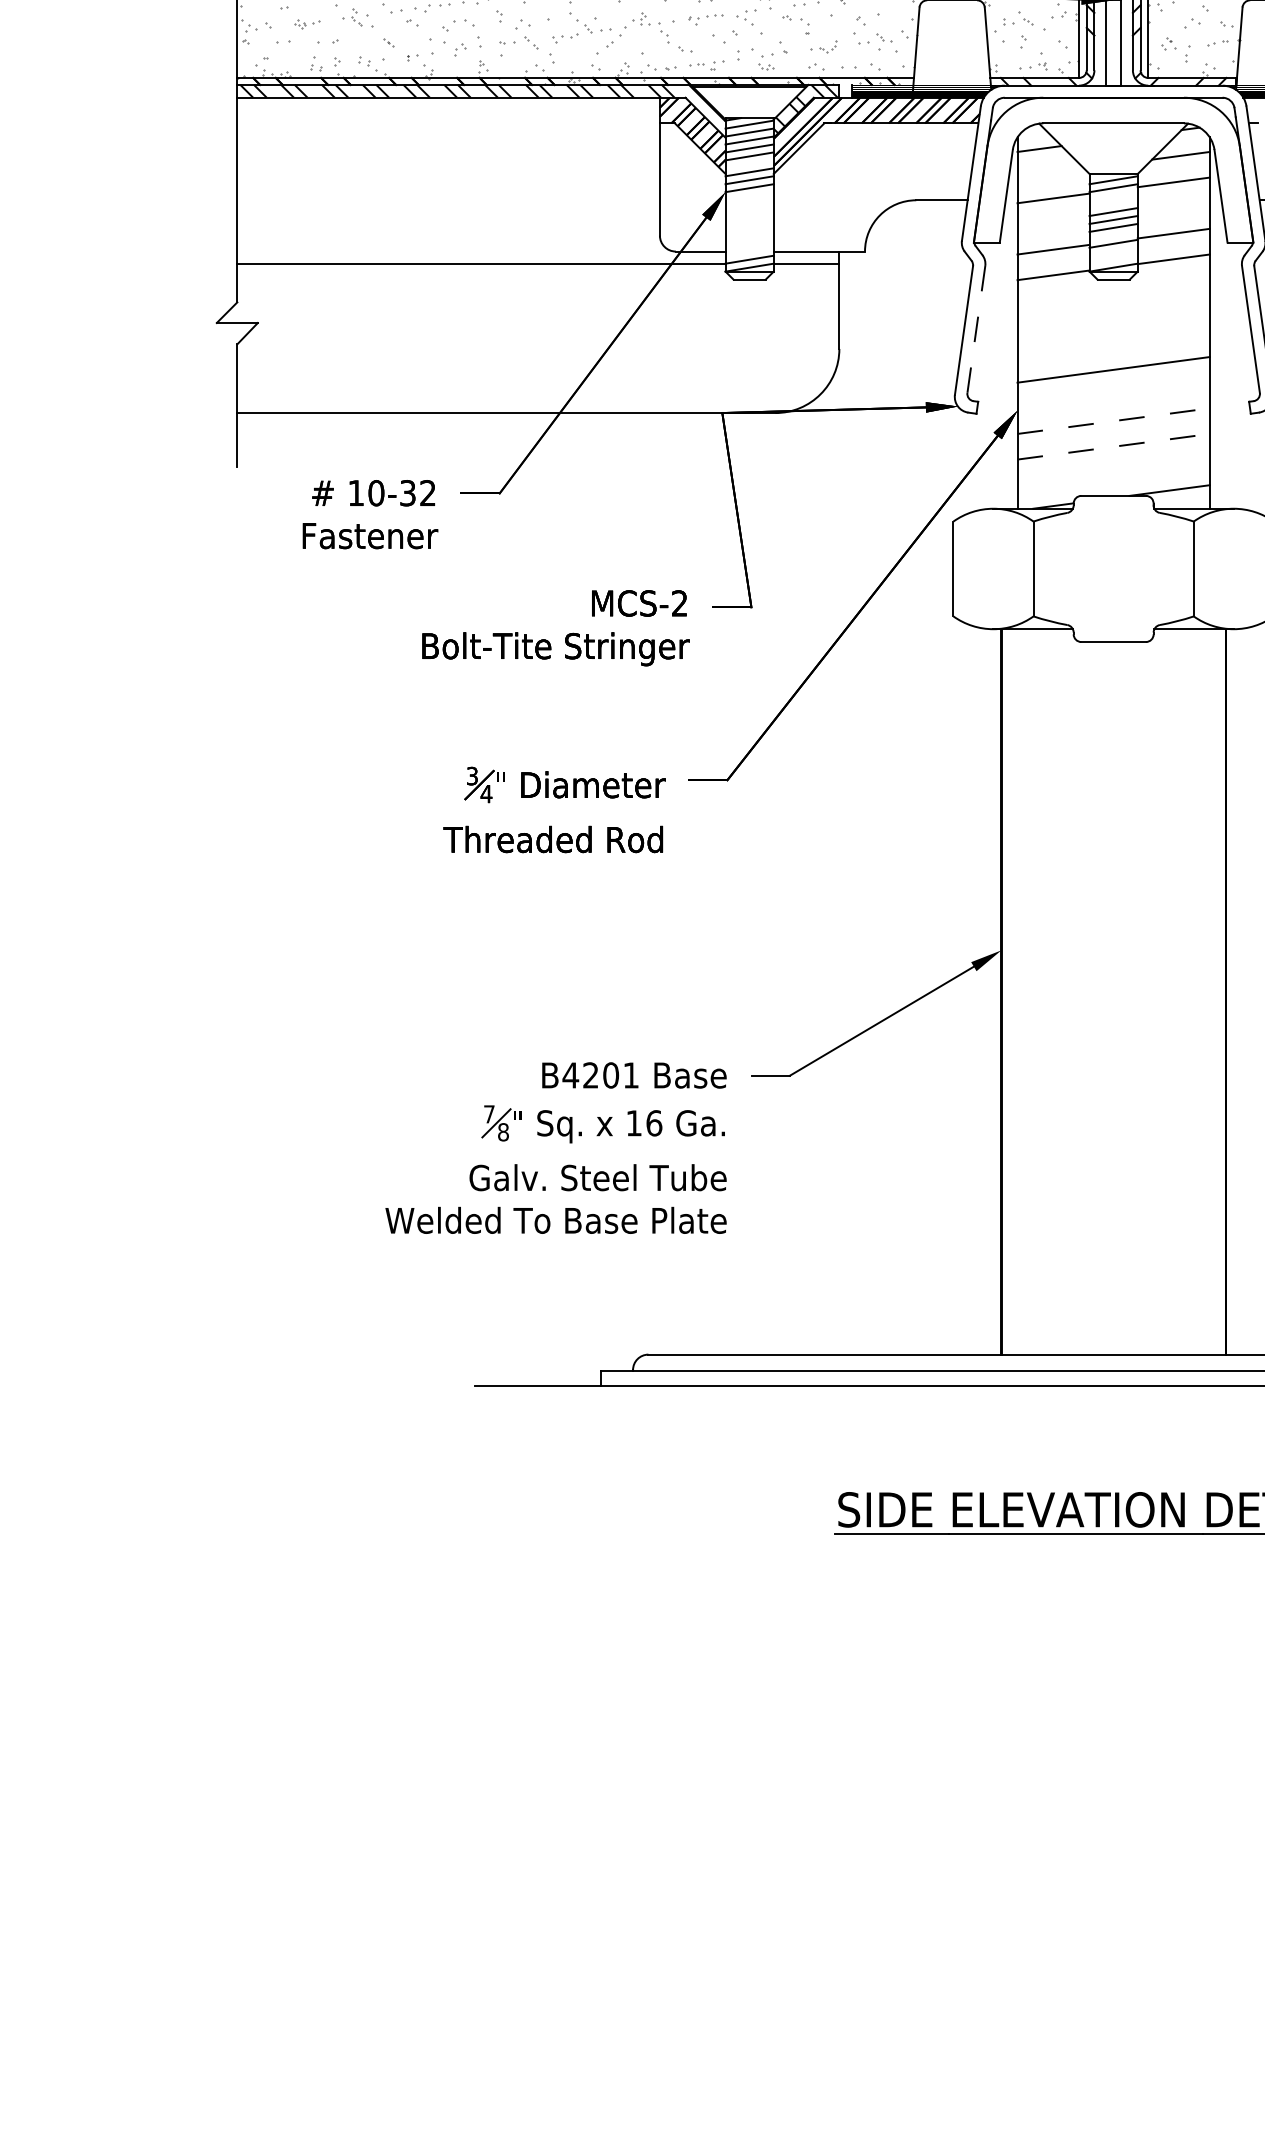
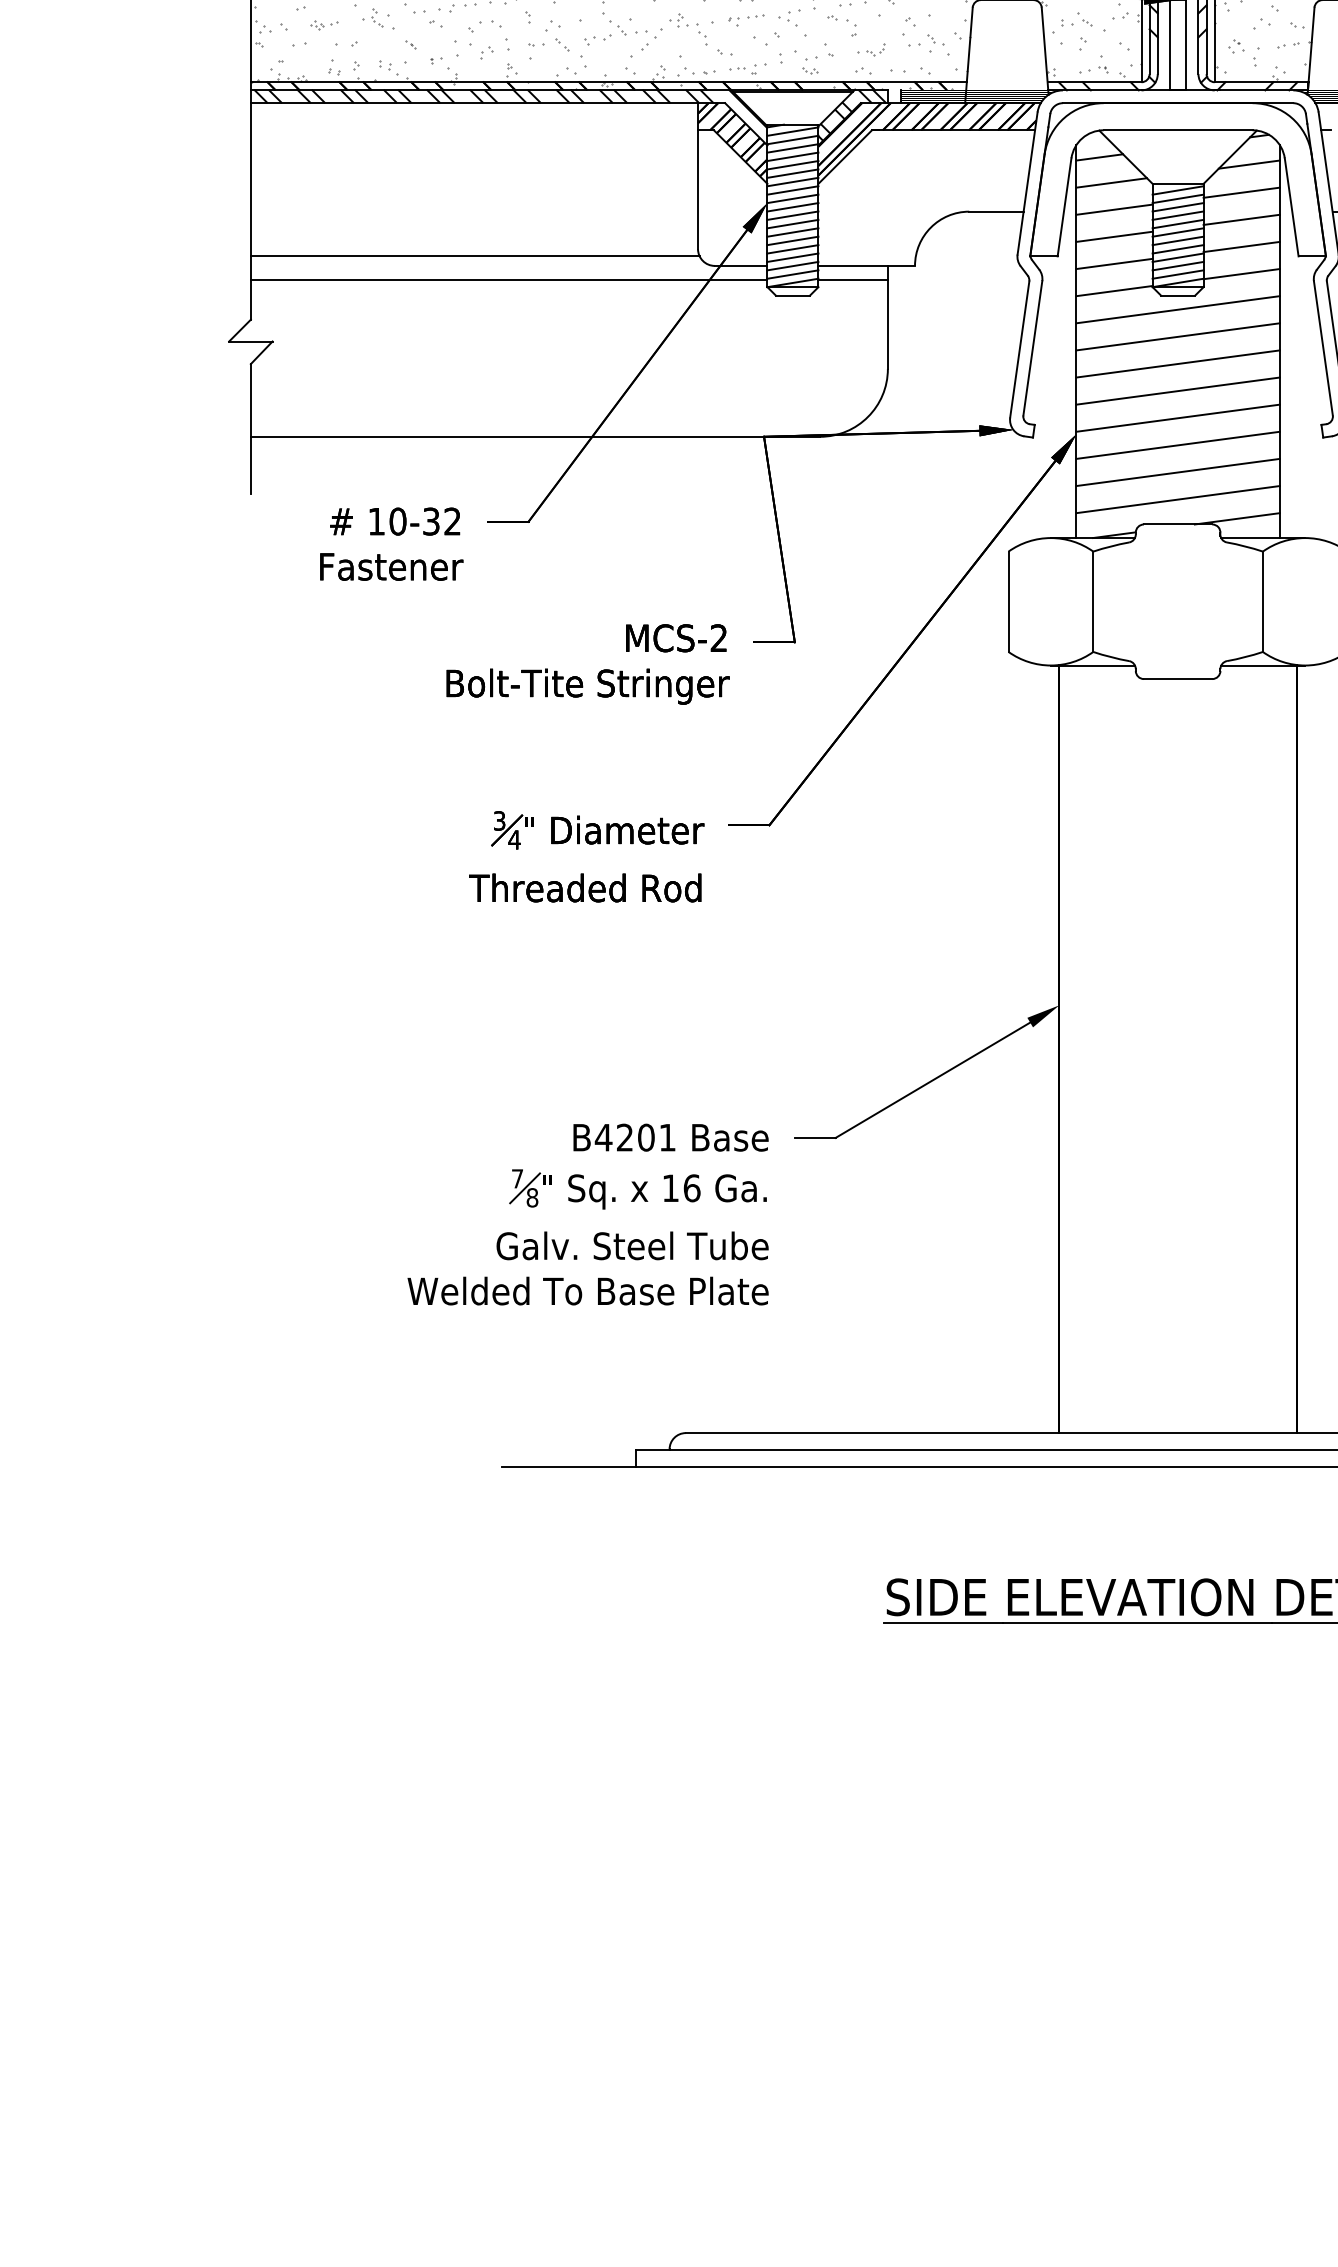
line: (749, 164) -> (792, 173), added
line: (1050, 172) -> (1111, 182), added
line: (749, 196) -> (792, 207), added
line: (1113, 196) -> (1177, 207), added
line: (749, 204) -> (792, 216), added
line: (1113, 204) -> (1177, 216), added
line: (1173, 207) -> (1241, 219), added
line: (749, 212) -> (792, 224), added
line: (749, 219) -> (792, 231), added
line: (1053, 223) -> (1114, 236), added
line: (749, 227) -> (792, 240), added
line: (749, 235) -> (792, 248), added
line: (1113, 235) -> (1177, 248), added
line: (449, 242) -> (475, 256), added
line: (749, 243) -> (792, 257), added
line: (749, 251) -> (792, 265), added
line: (1113, 251) -> (1177, 265), added
line: (1113, 259) -> (1177, 274), added
line: (1113, 292) -> (1177, 309), added
line: (1113, 318) -> (1177, 336), added
line: (976, 329) -> (1032, 348), dashed -> solid
line: (1113, 344) -> (1177, 364), added
line: (1113, 395) -> (1177, 418), added
line: (1113, 421) -> (1177, 445), dashed -> solid
line: (1113, 446) -> (1177, 472), dashed -> solid
line: (1113, 472) -> (1177, 499), added

